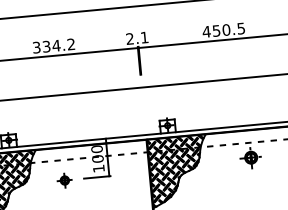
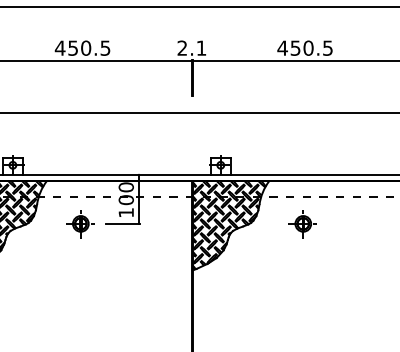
text: (53, 45) -> (82, 47), 334.2 -> 450.5
part: (250, 158) -> (302, 224), moved
part: (64, 180) -> (80, 224), size x1.43

